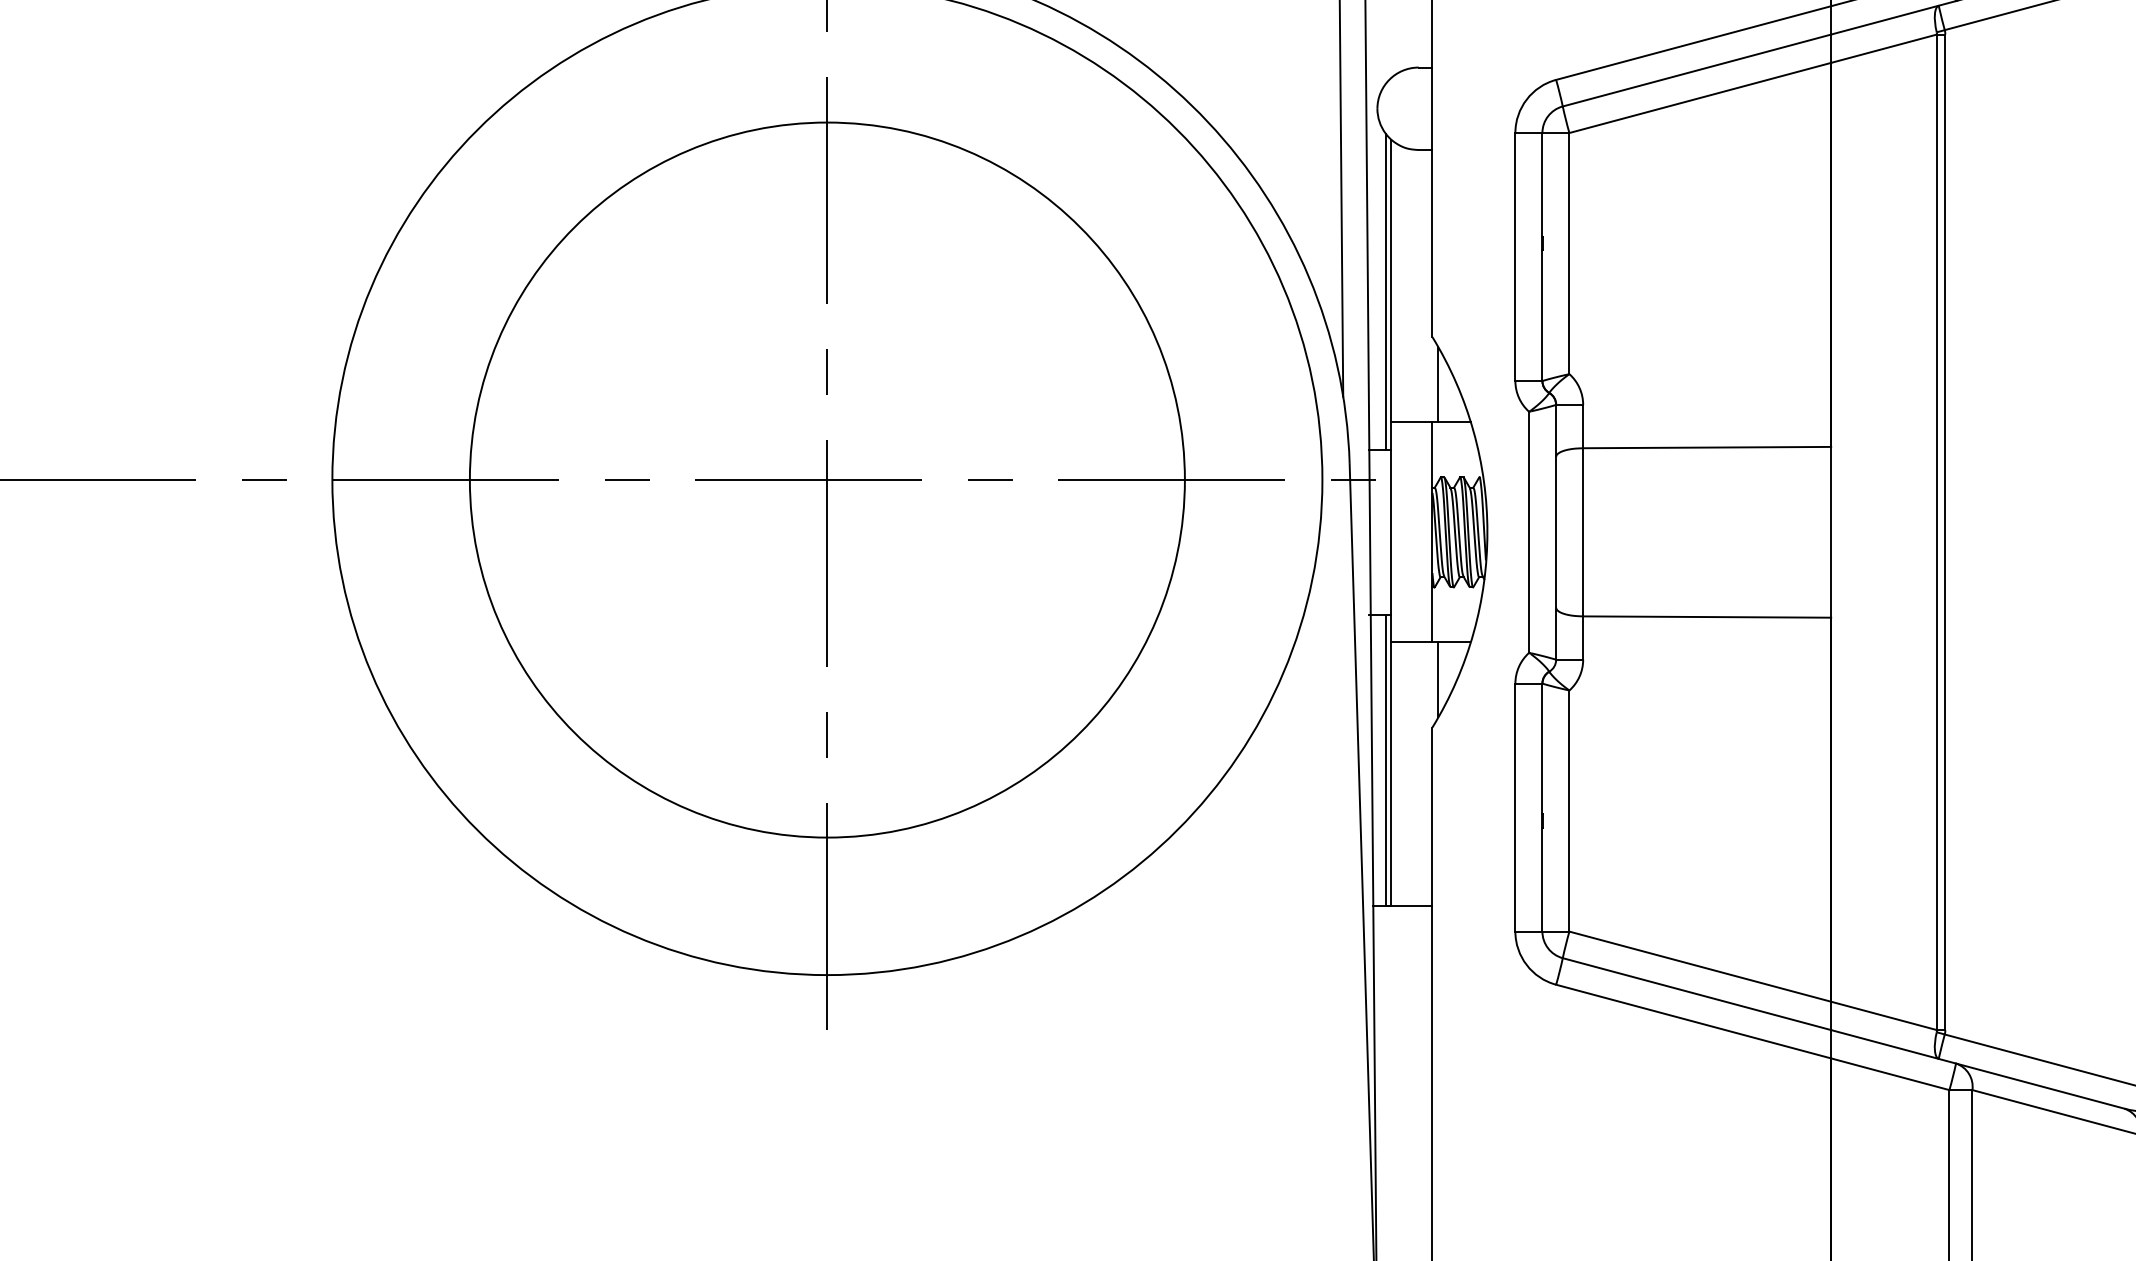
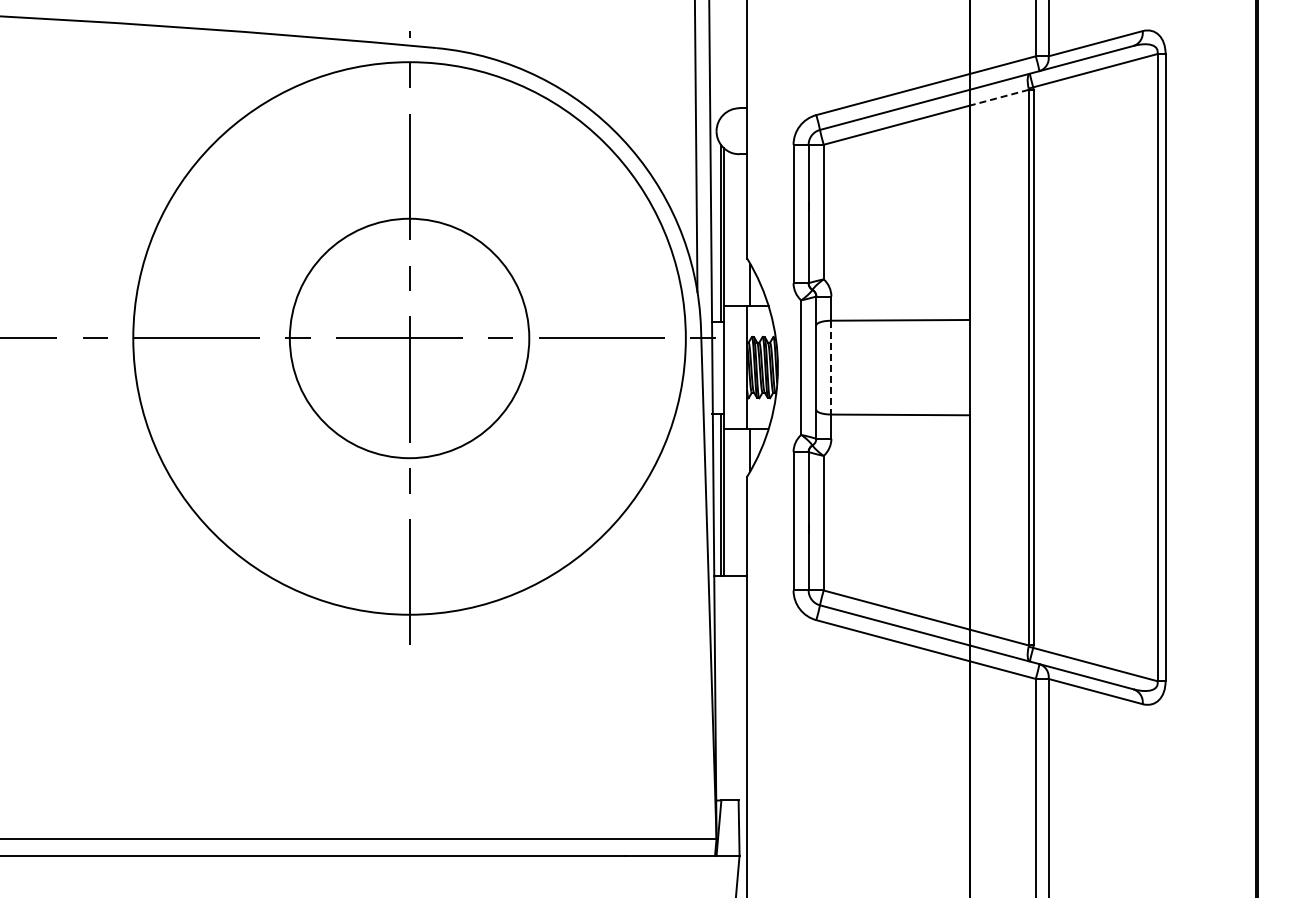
line: (1882, 48) -> (998, 97), solid -> dashed
circle: (827, 480) -> (409, 338), size x0.6
line: (1583, 532) -> (831, 367), solid -> dashed

